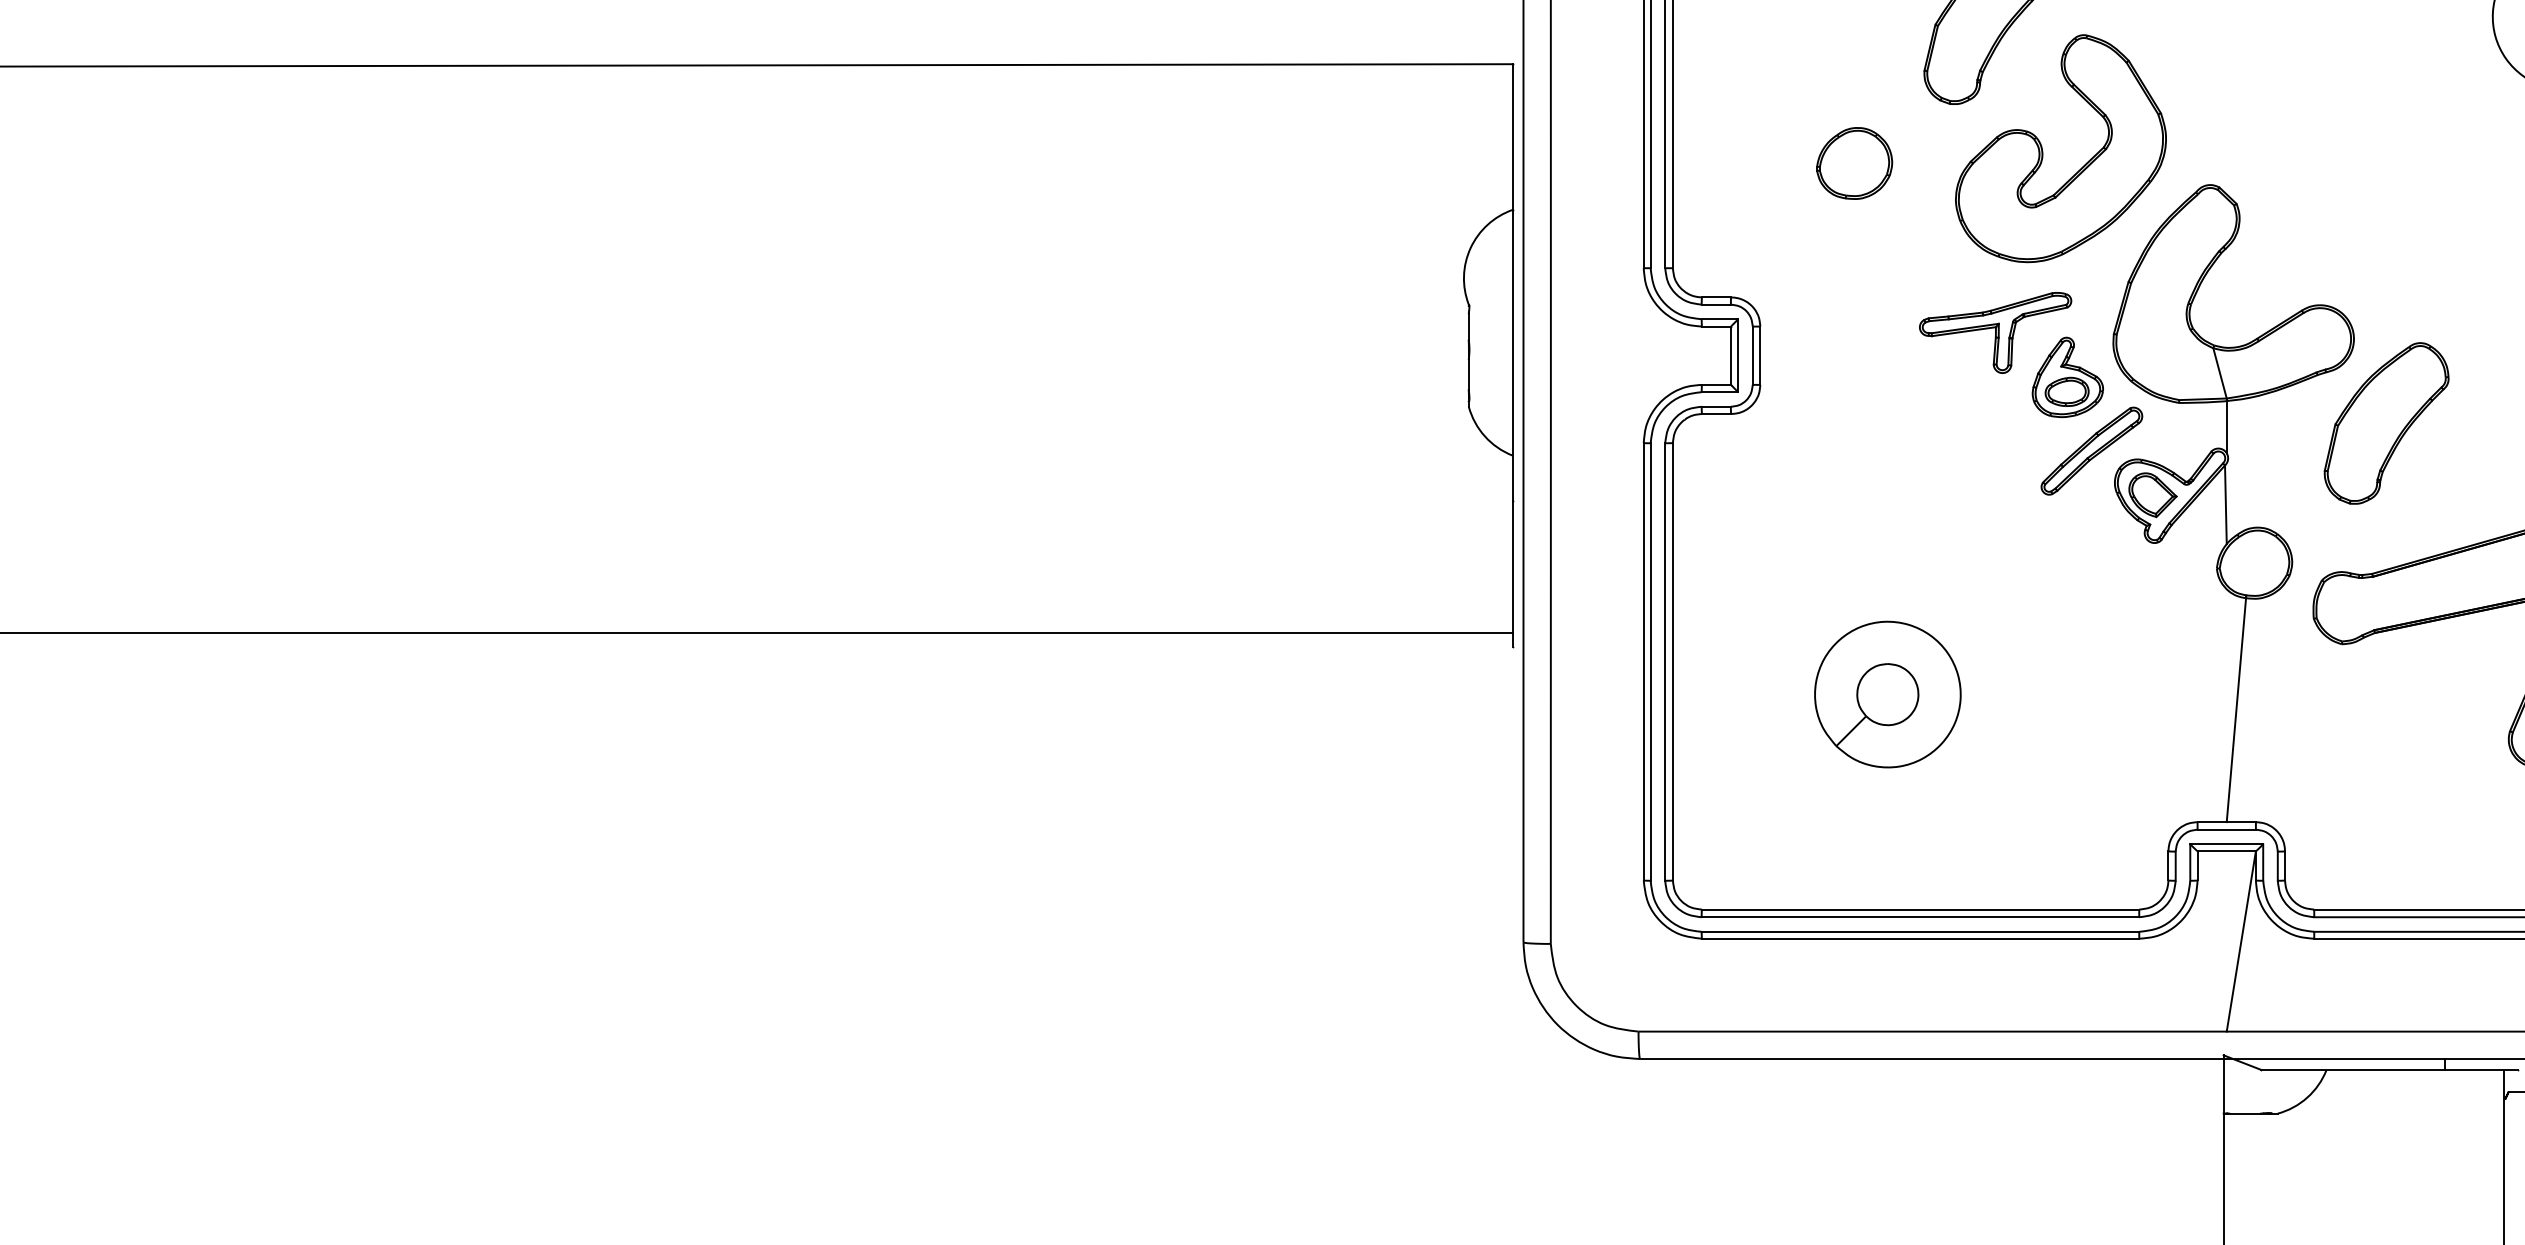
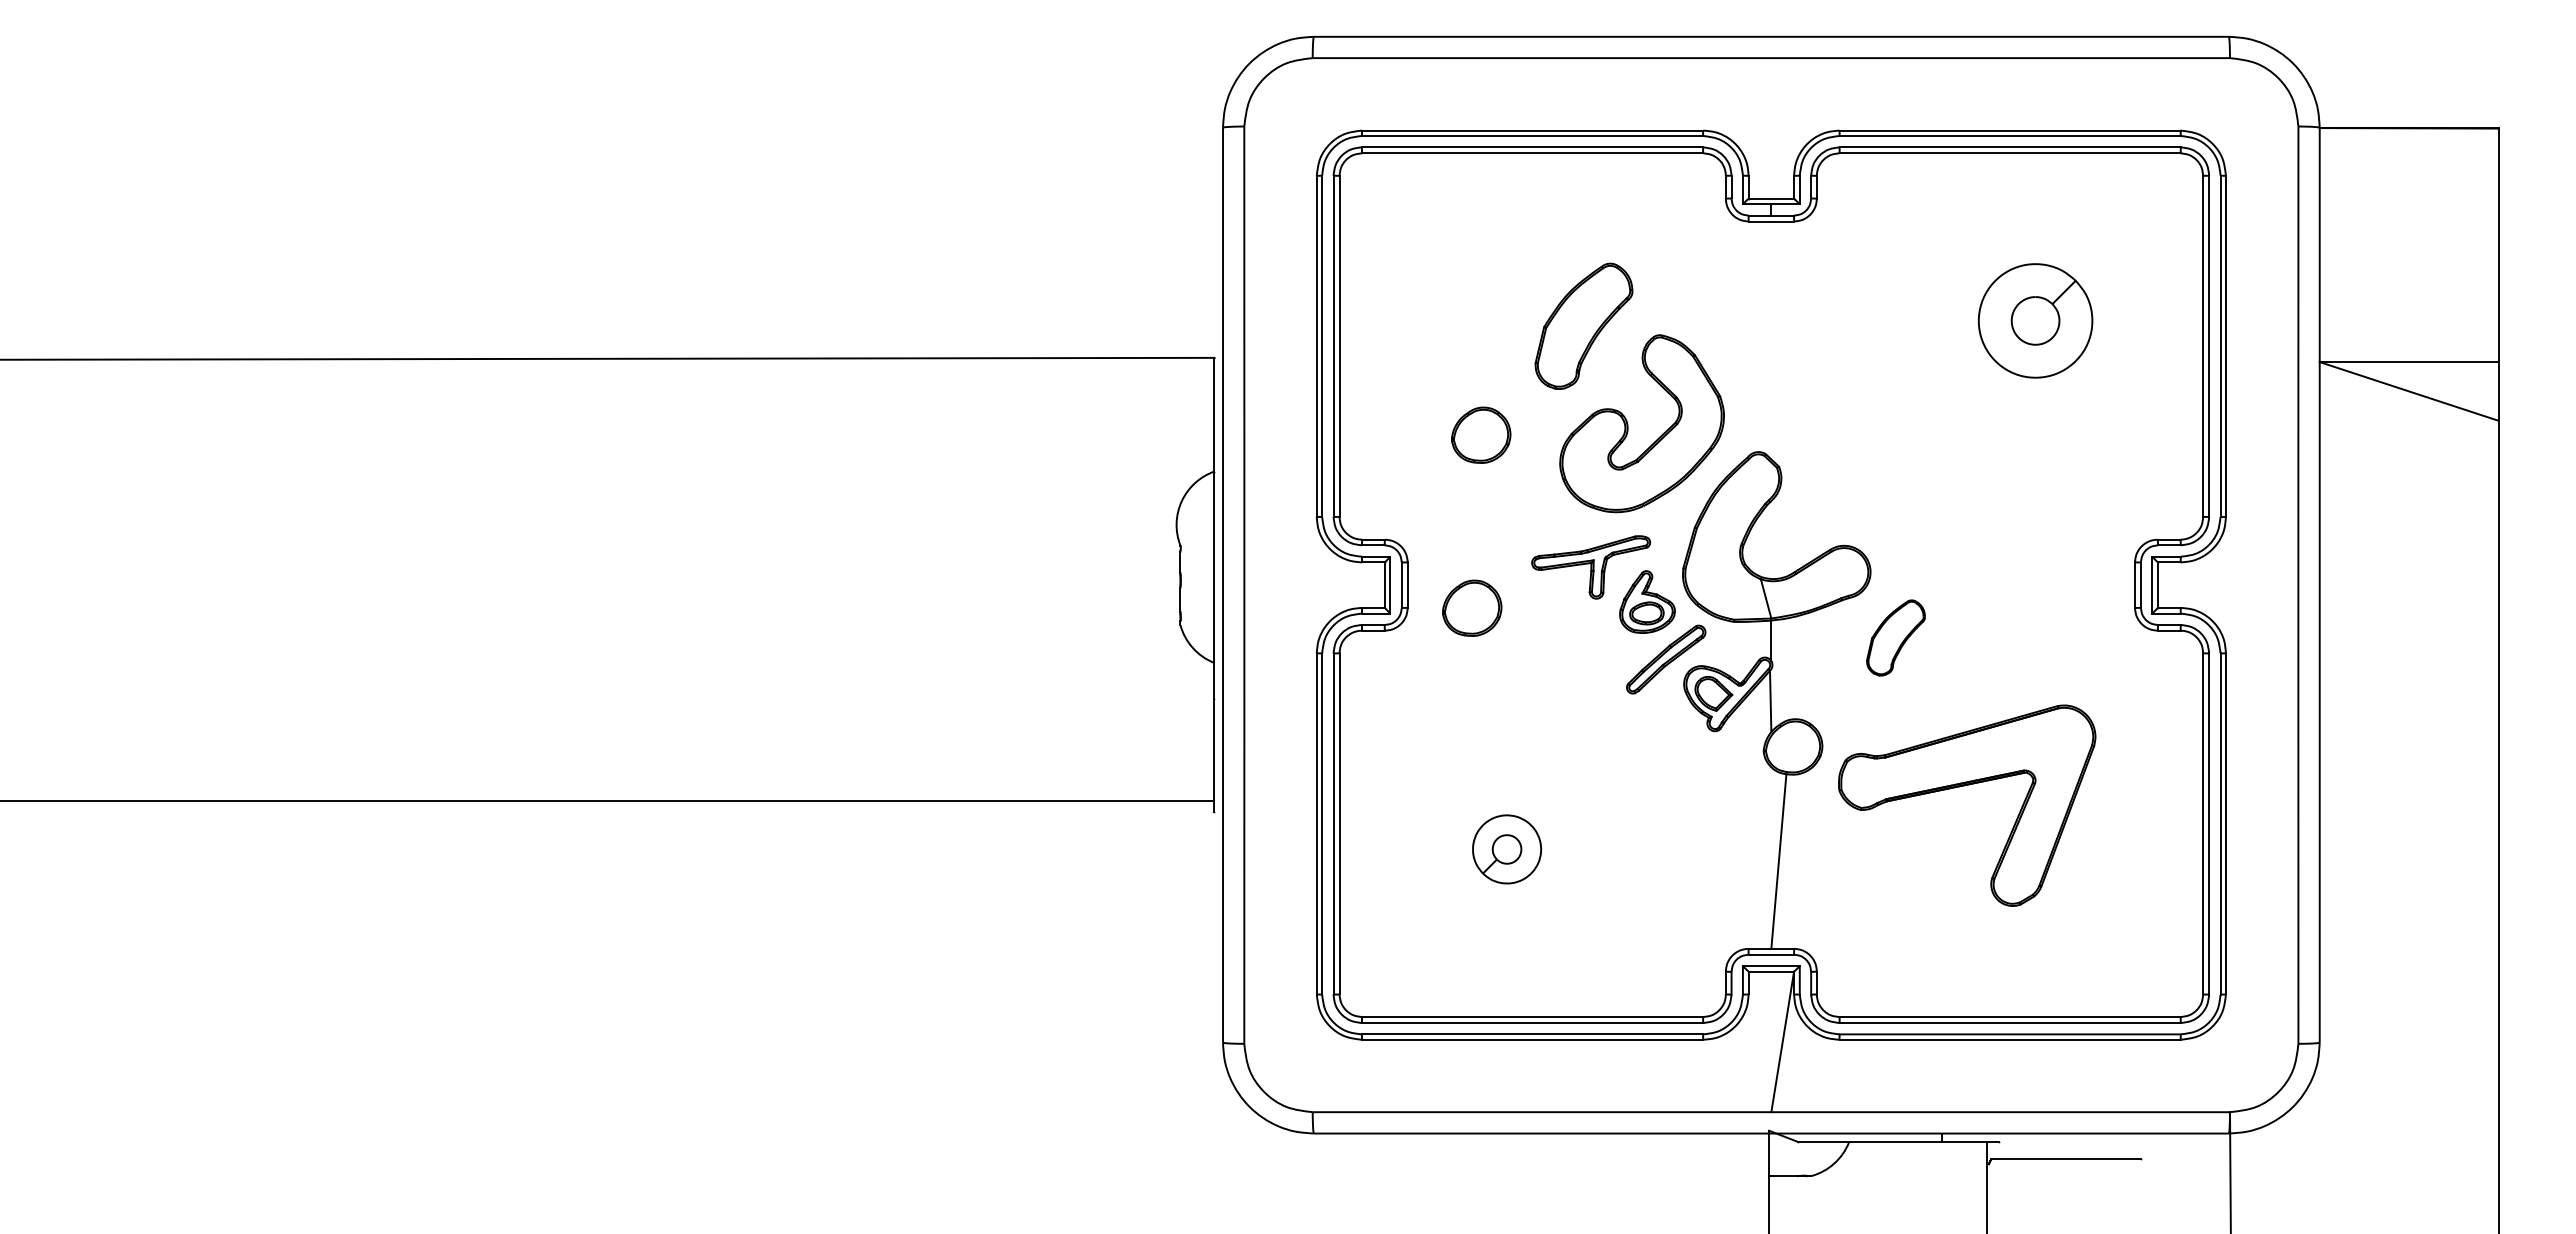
part: (1843, 384) -> (1472, 607), added
part: (2385, 422) -> (1895, 637), size x0.6
part: (1887, 694) -> (1506, 849), size x0.6

